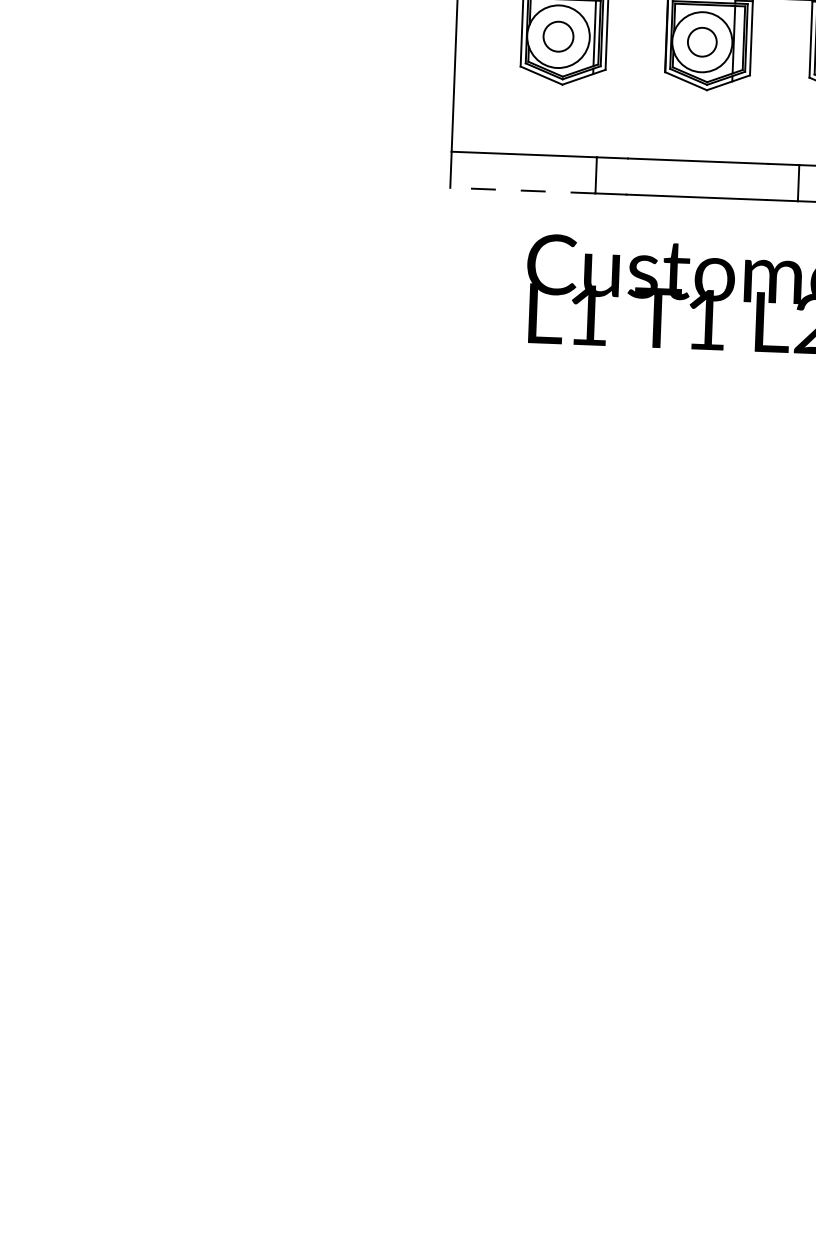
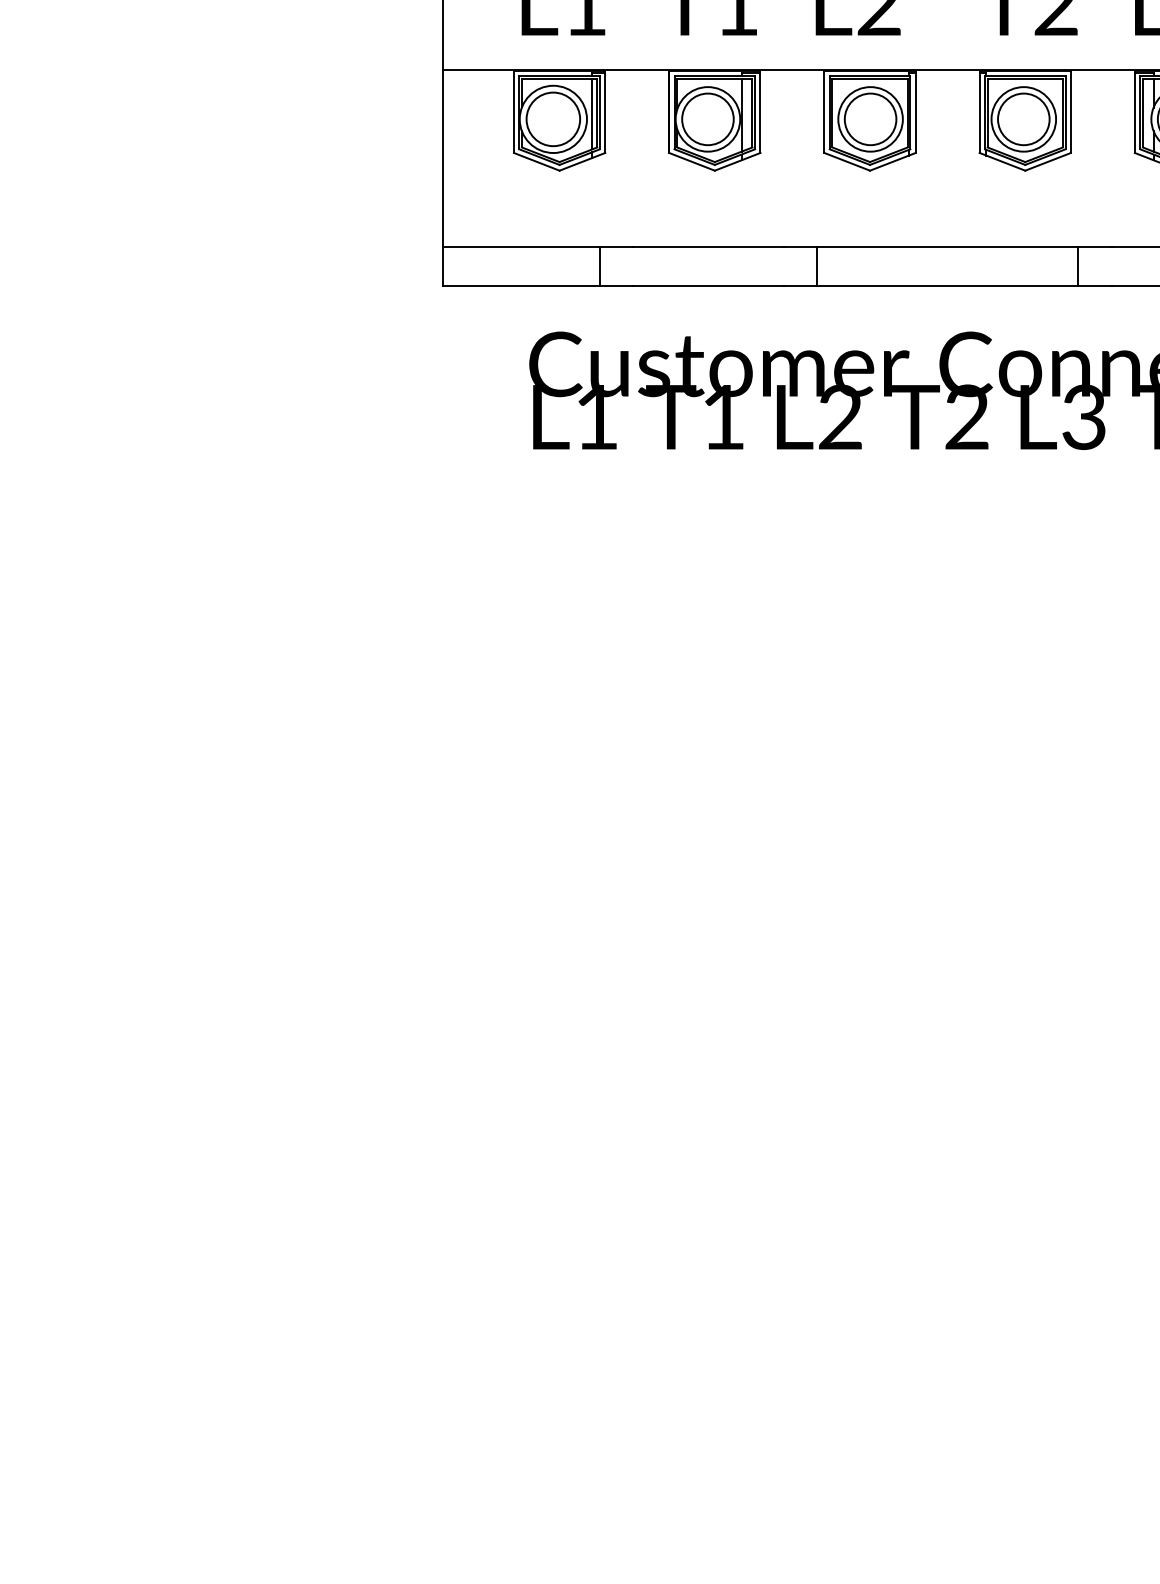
circle: (558, 36) -> (553, 119), size x1.67
circle: (701, 42) -> (707, 119), size x1.67
line: (521, 191) -> (520, 286), dashed -> solid

